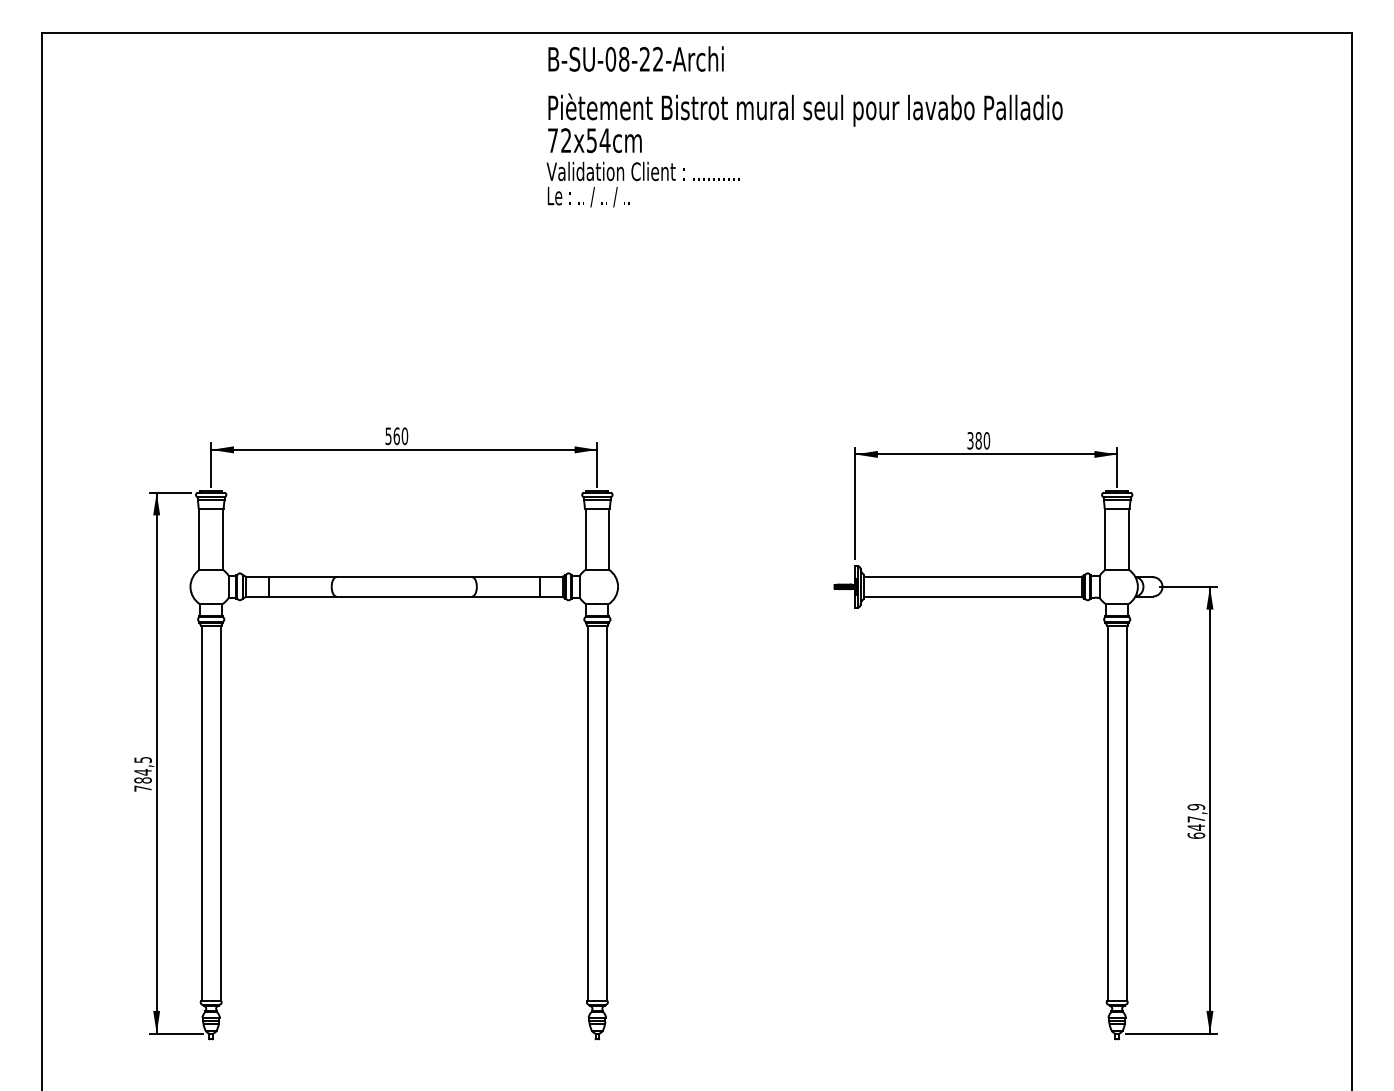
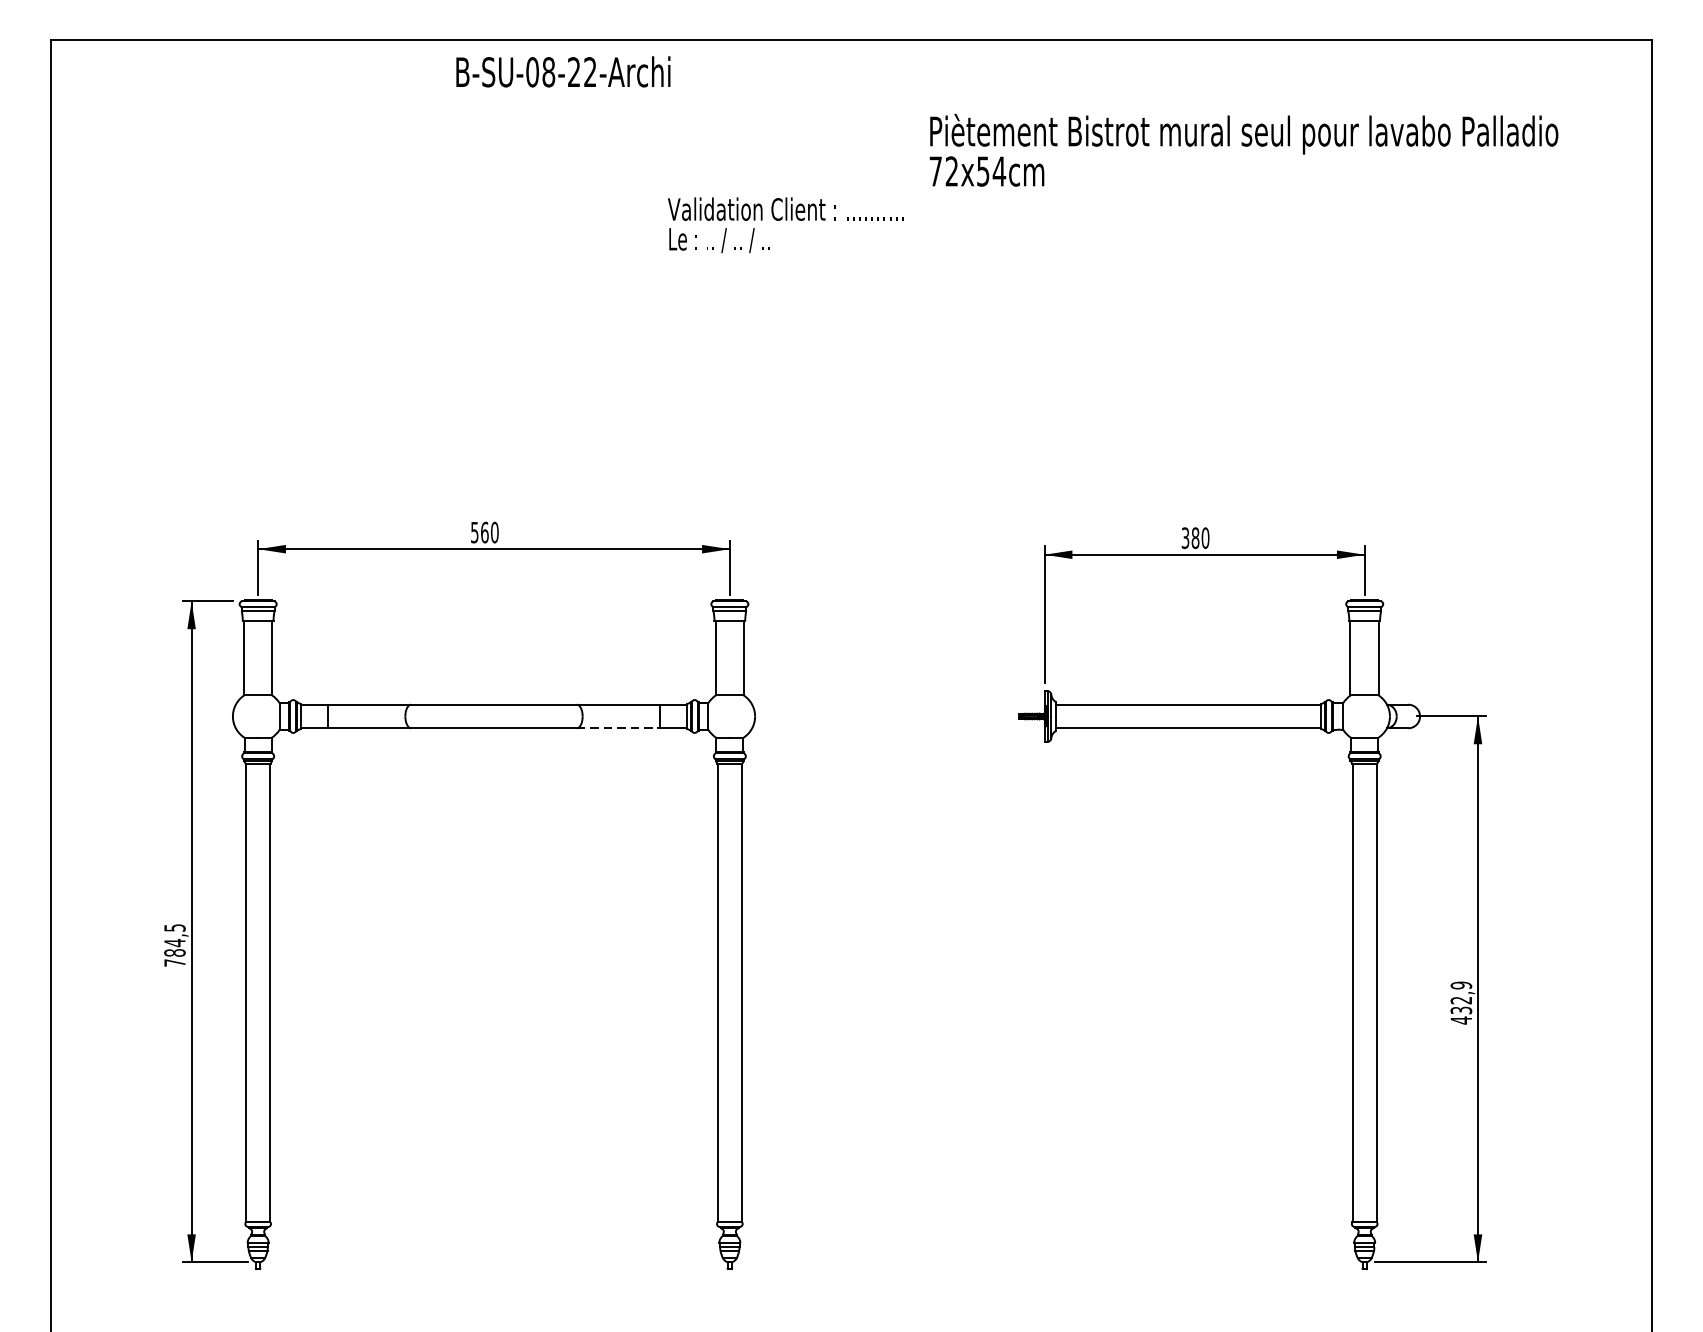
text: (635, 58) -> (562, 71), moved
text: (805, 123) -> (1244, 150), moved
line: (506, 596) -> (618, 728), solid -> dashed
text: (1196, 827) -> (1461, 1010), 647,9 -> 432,9

